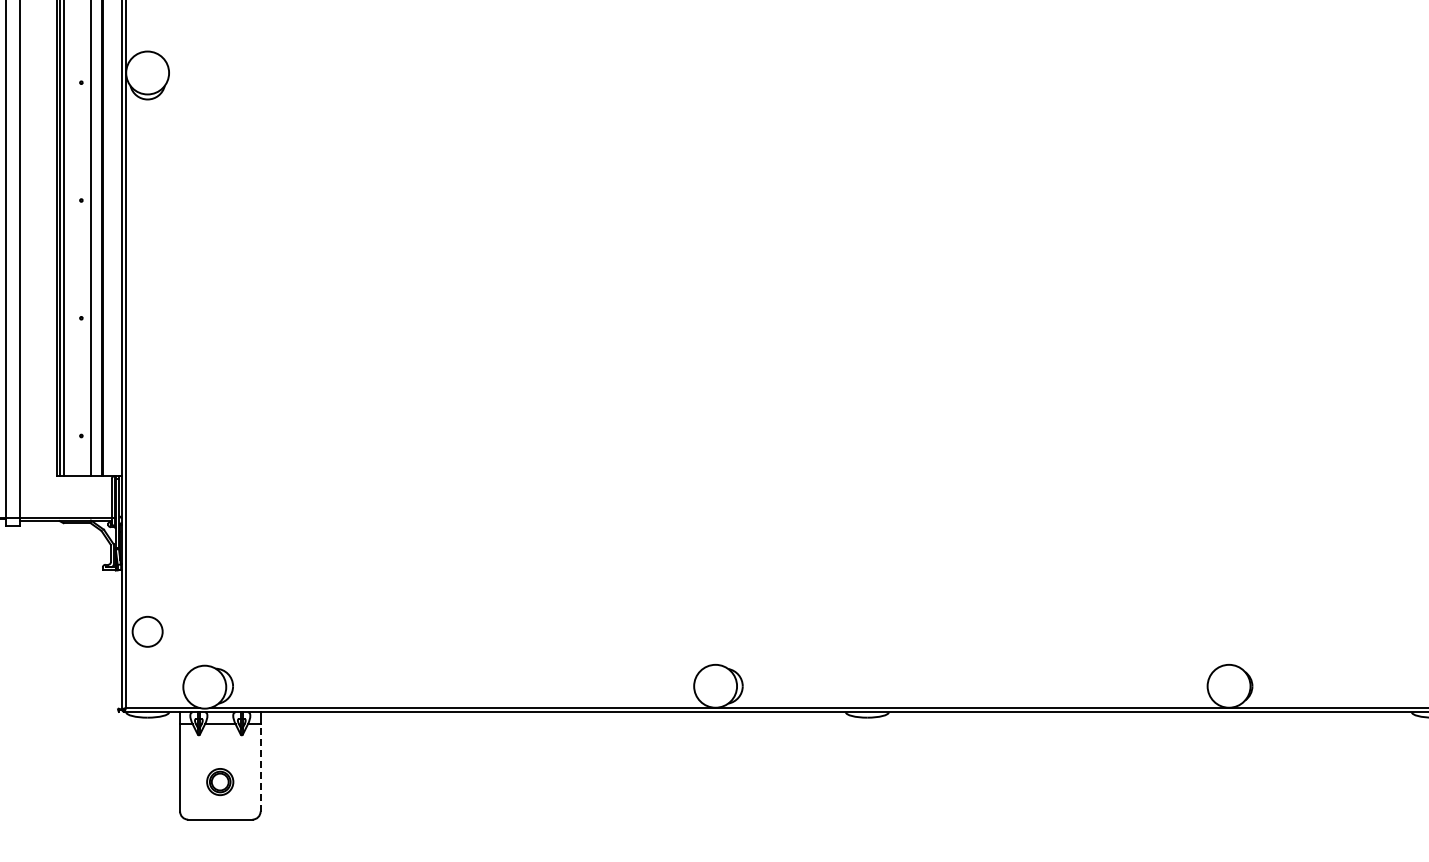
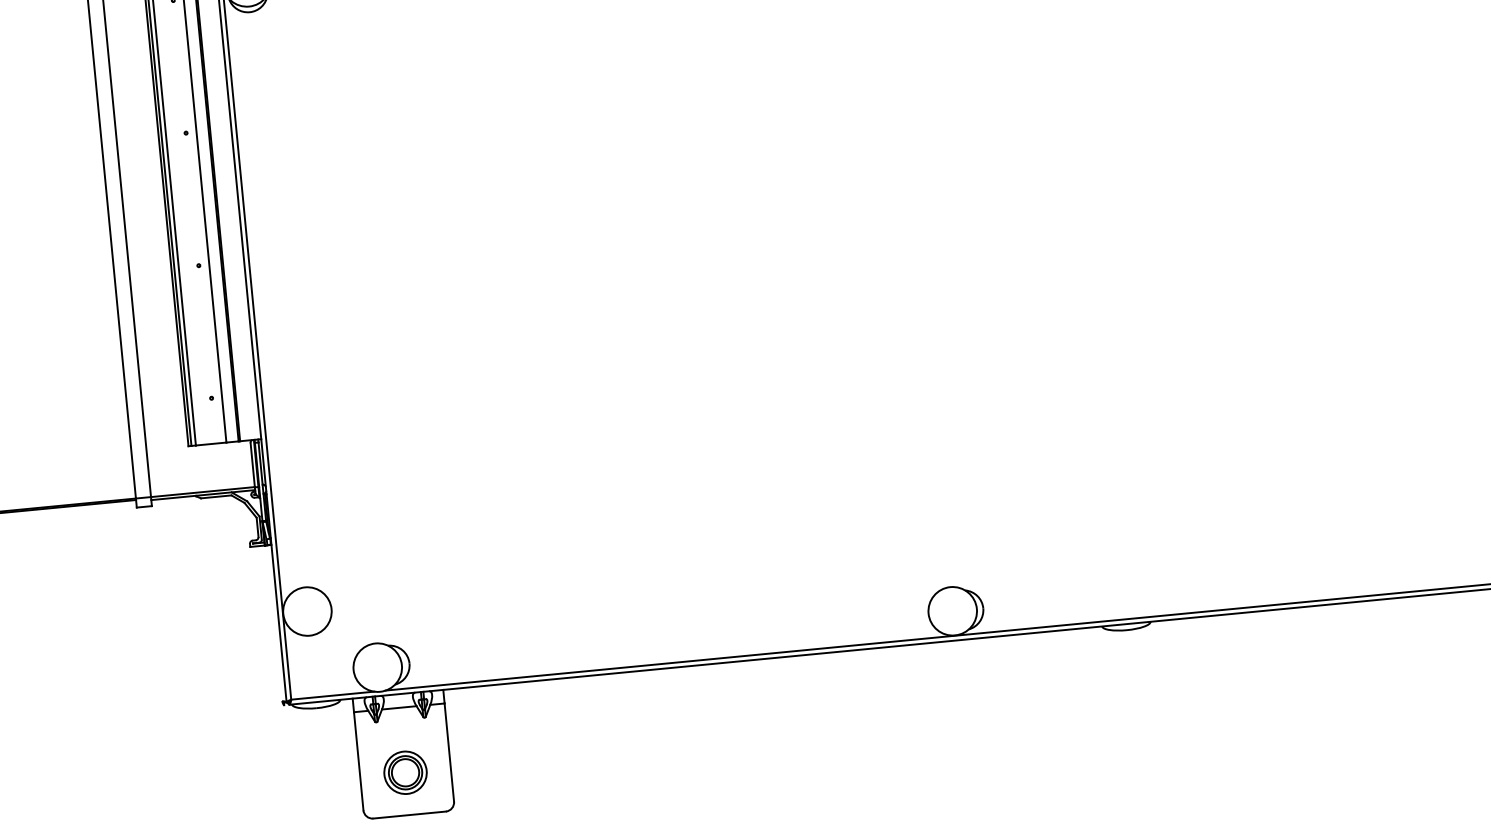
circle: (147, 631) -> (307, 611), size x1.43
line: (260, 767) -> (449, 752), dashed -> solid
part: (219, 781) -> (404, 772), size x1.43

